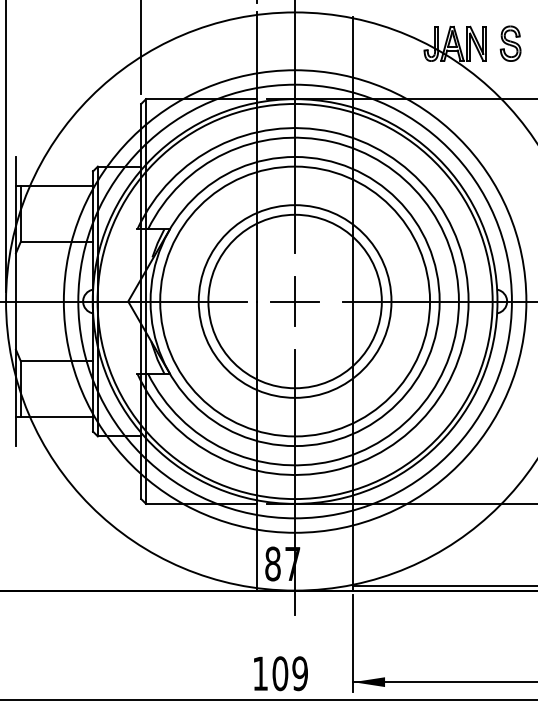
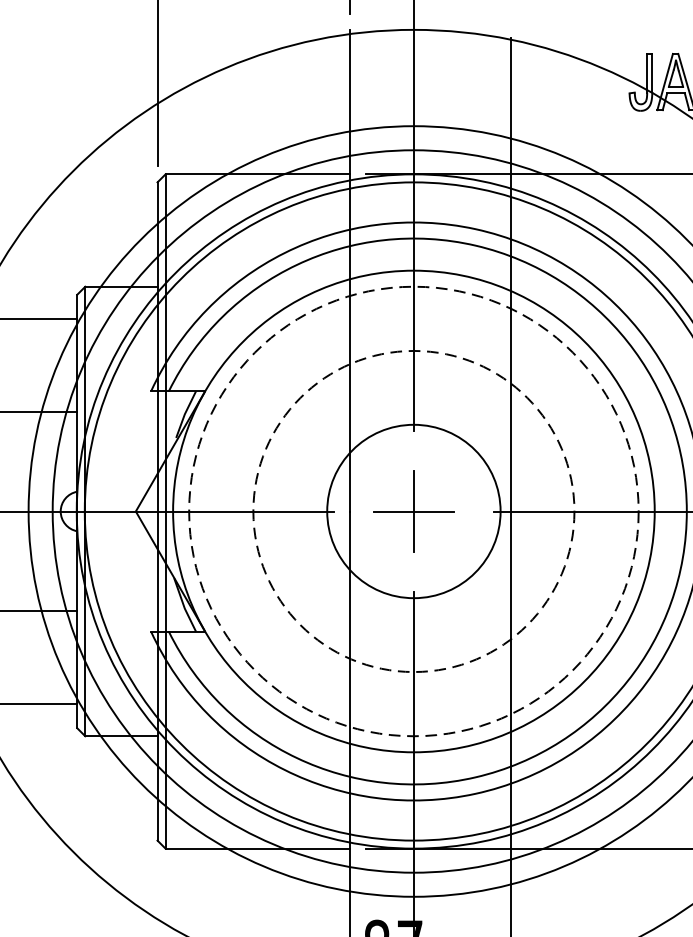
circle: (294, 301) -> (412, 511), size x0.6
circle: (294, 301) -> (412, 511), solid -> dashed
circle: (295, 301) -> (414, 511), solid -> dashed

